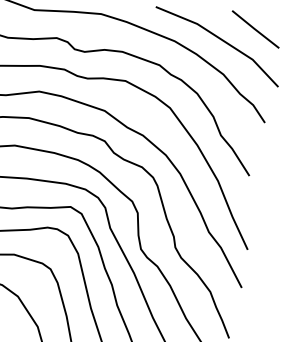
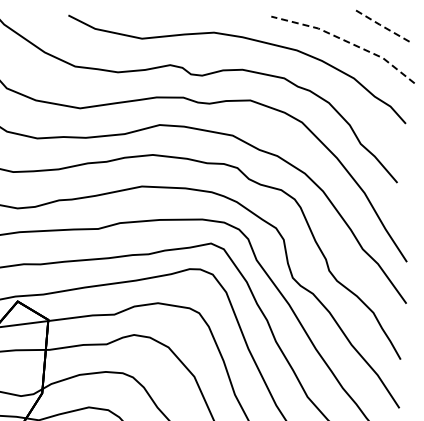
line: (254, 29) -> (380, 25), solid -> dashed
line: (222, 39) -> (347, 41), solid -> dashed

